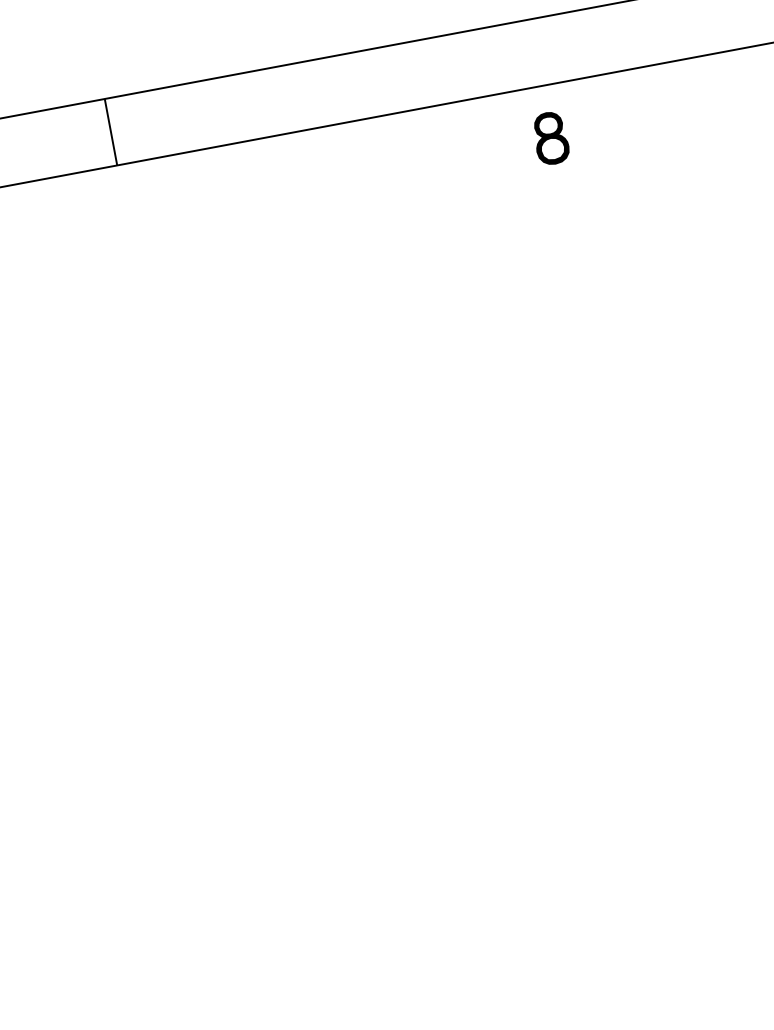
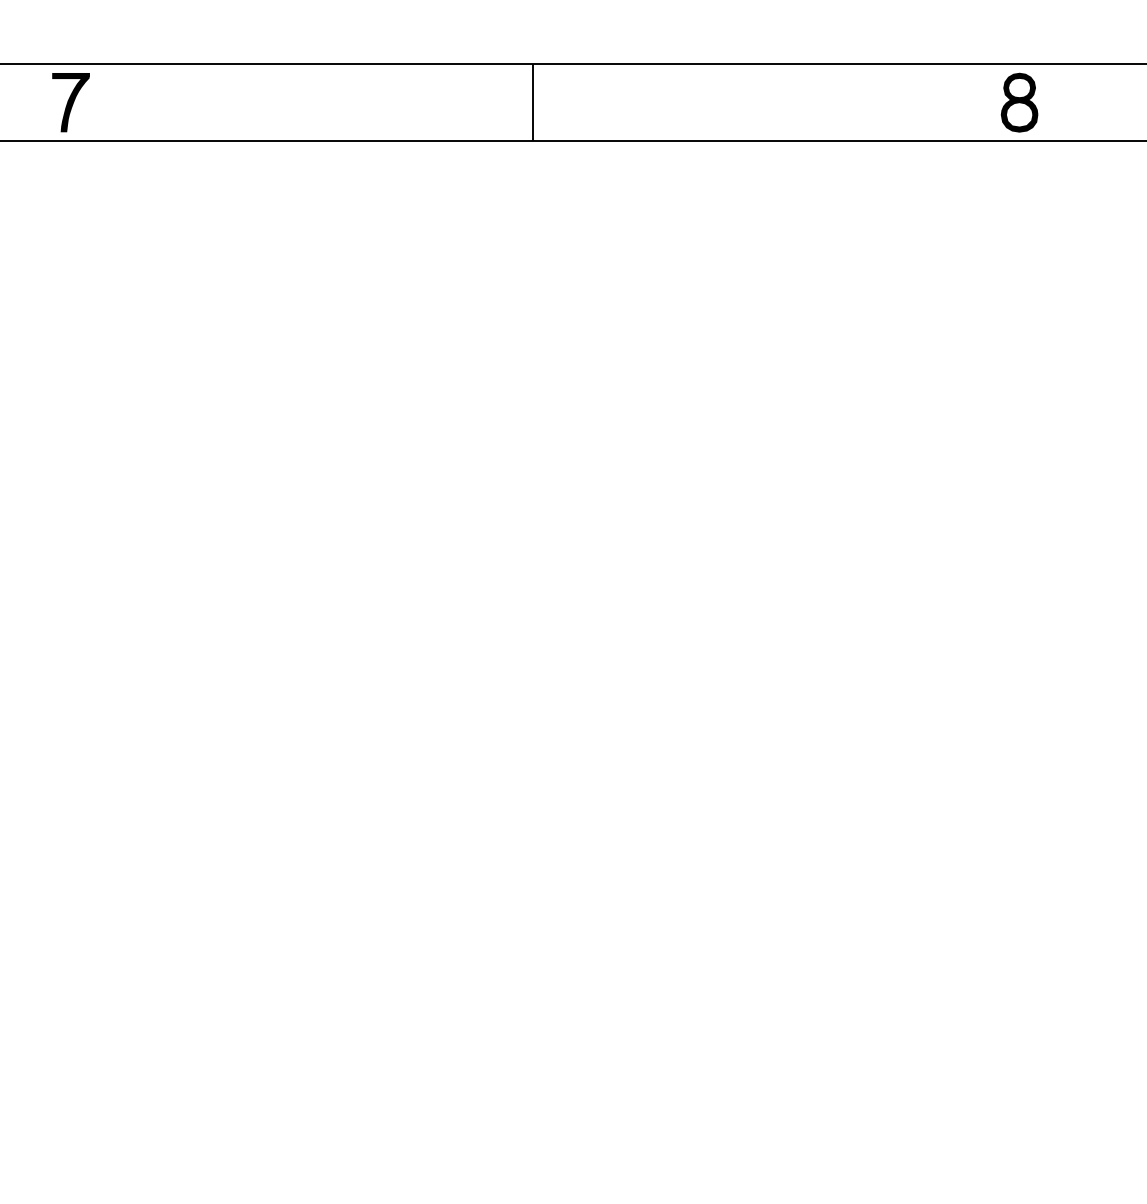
part: (550, 138) -> (1019, 102), moved

